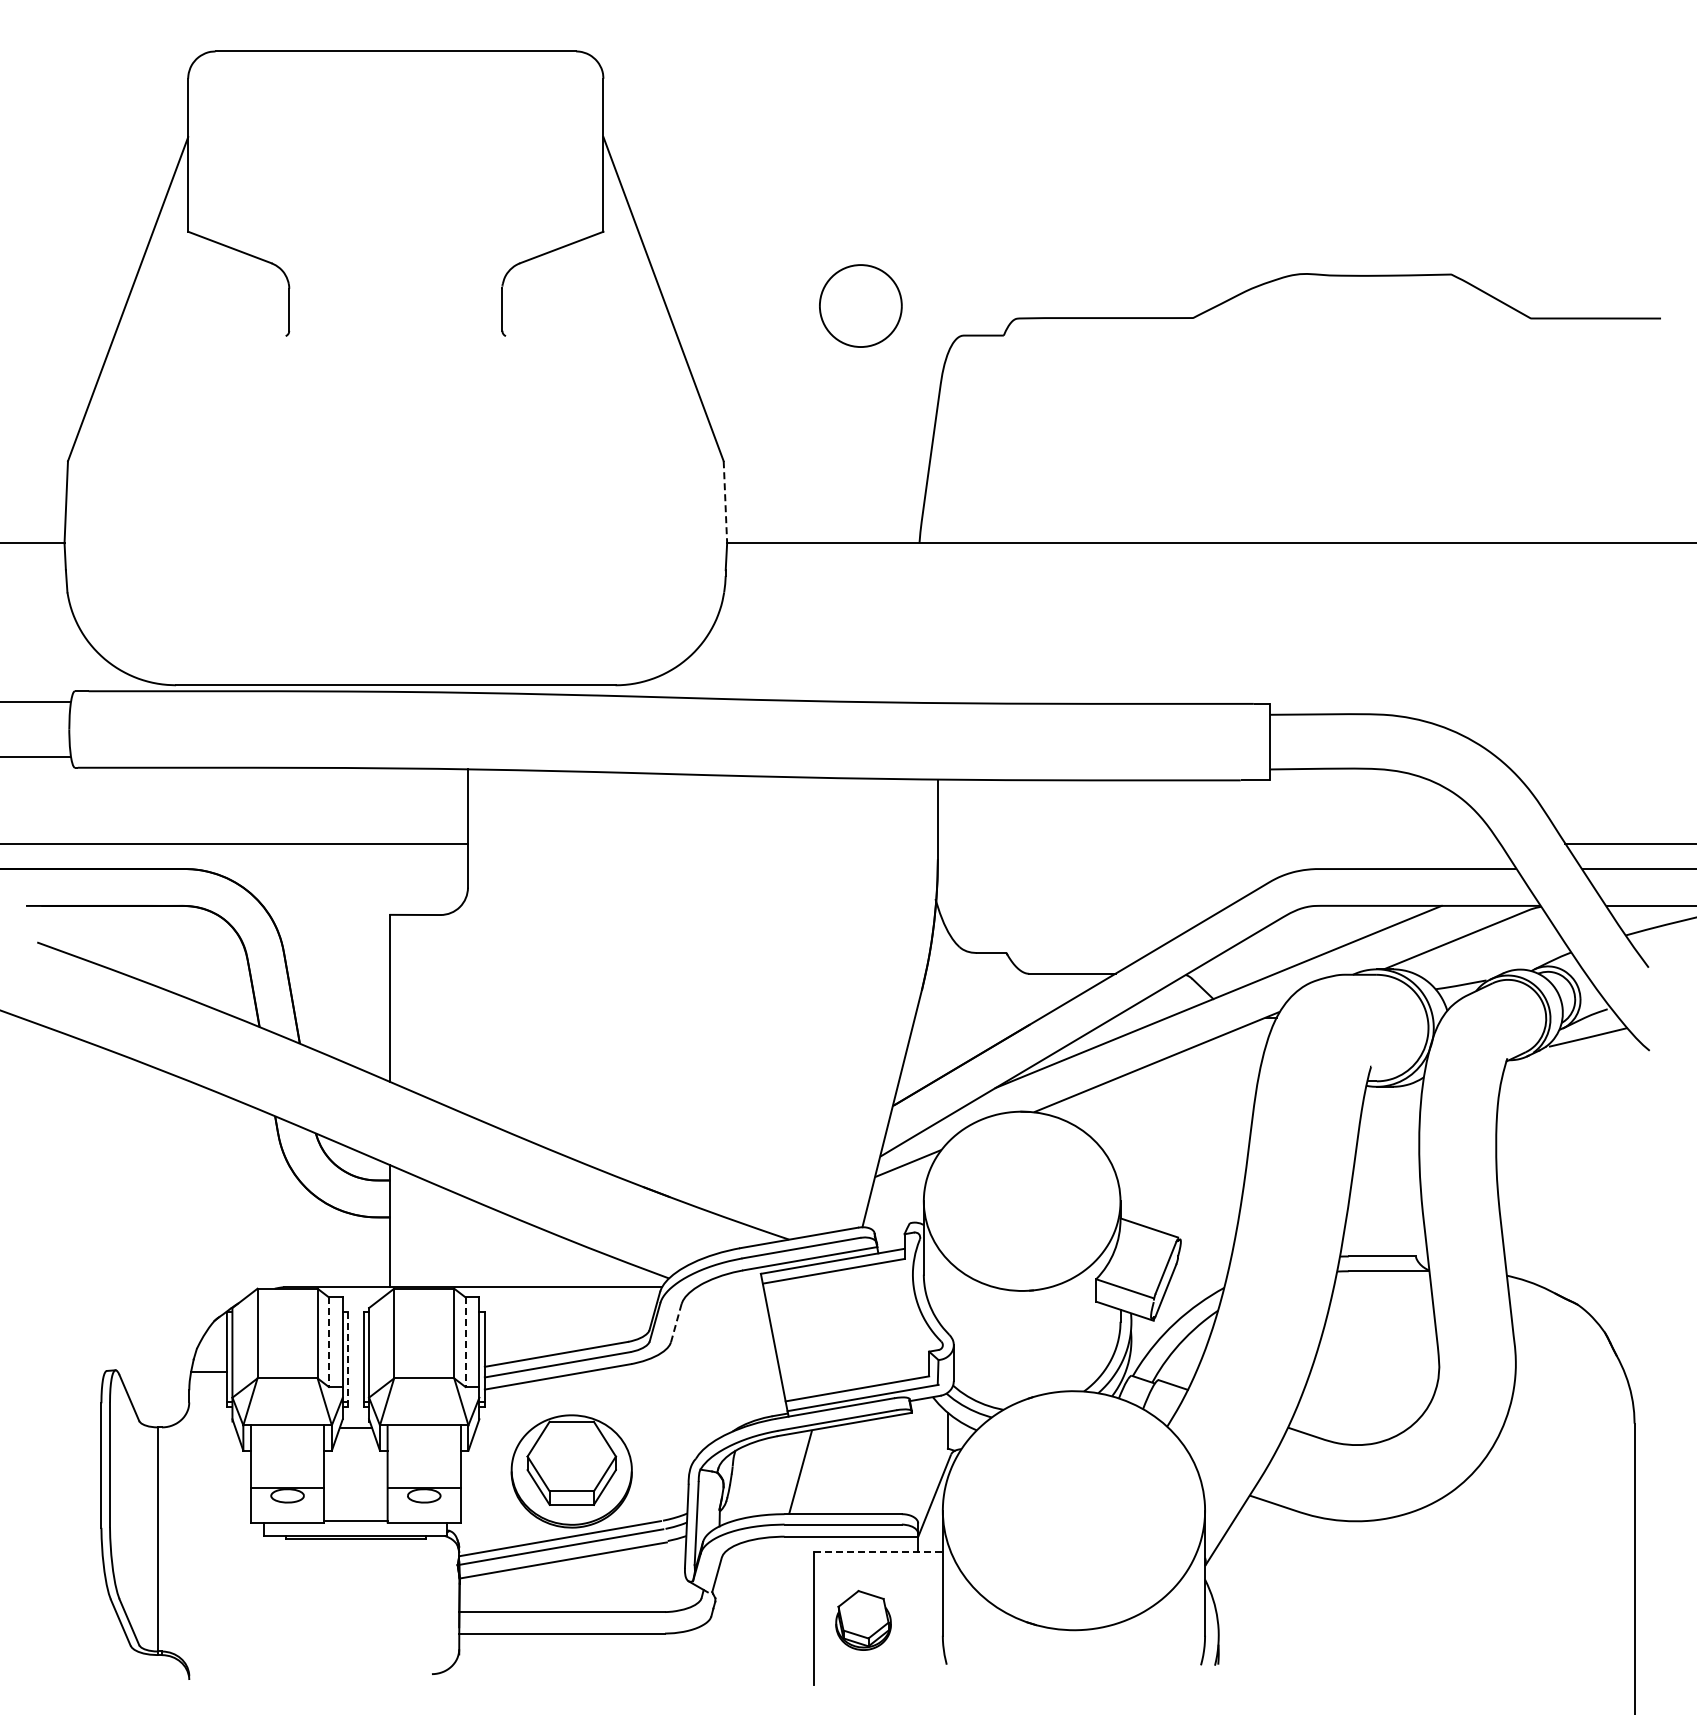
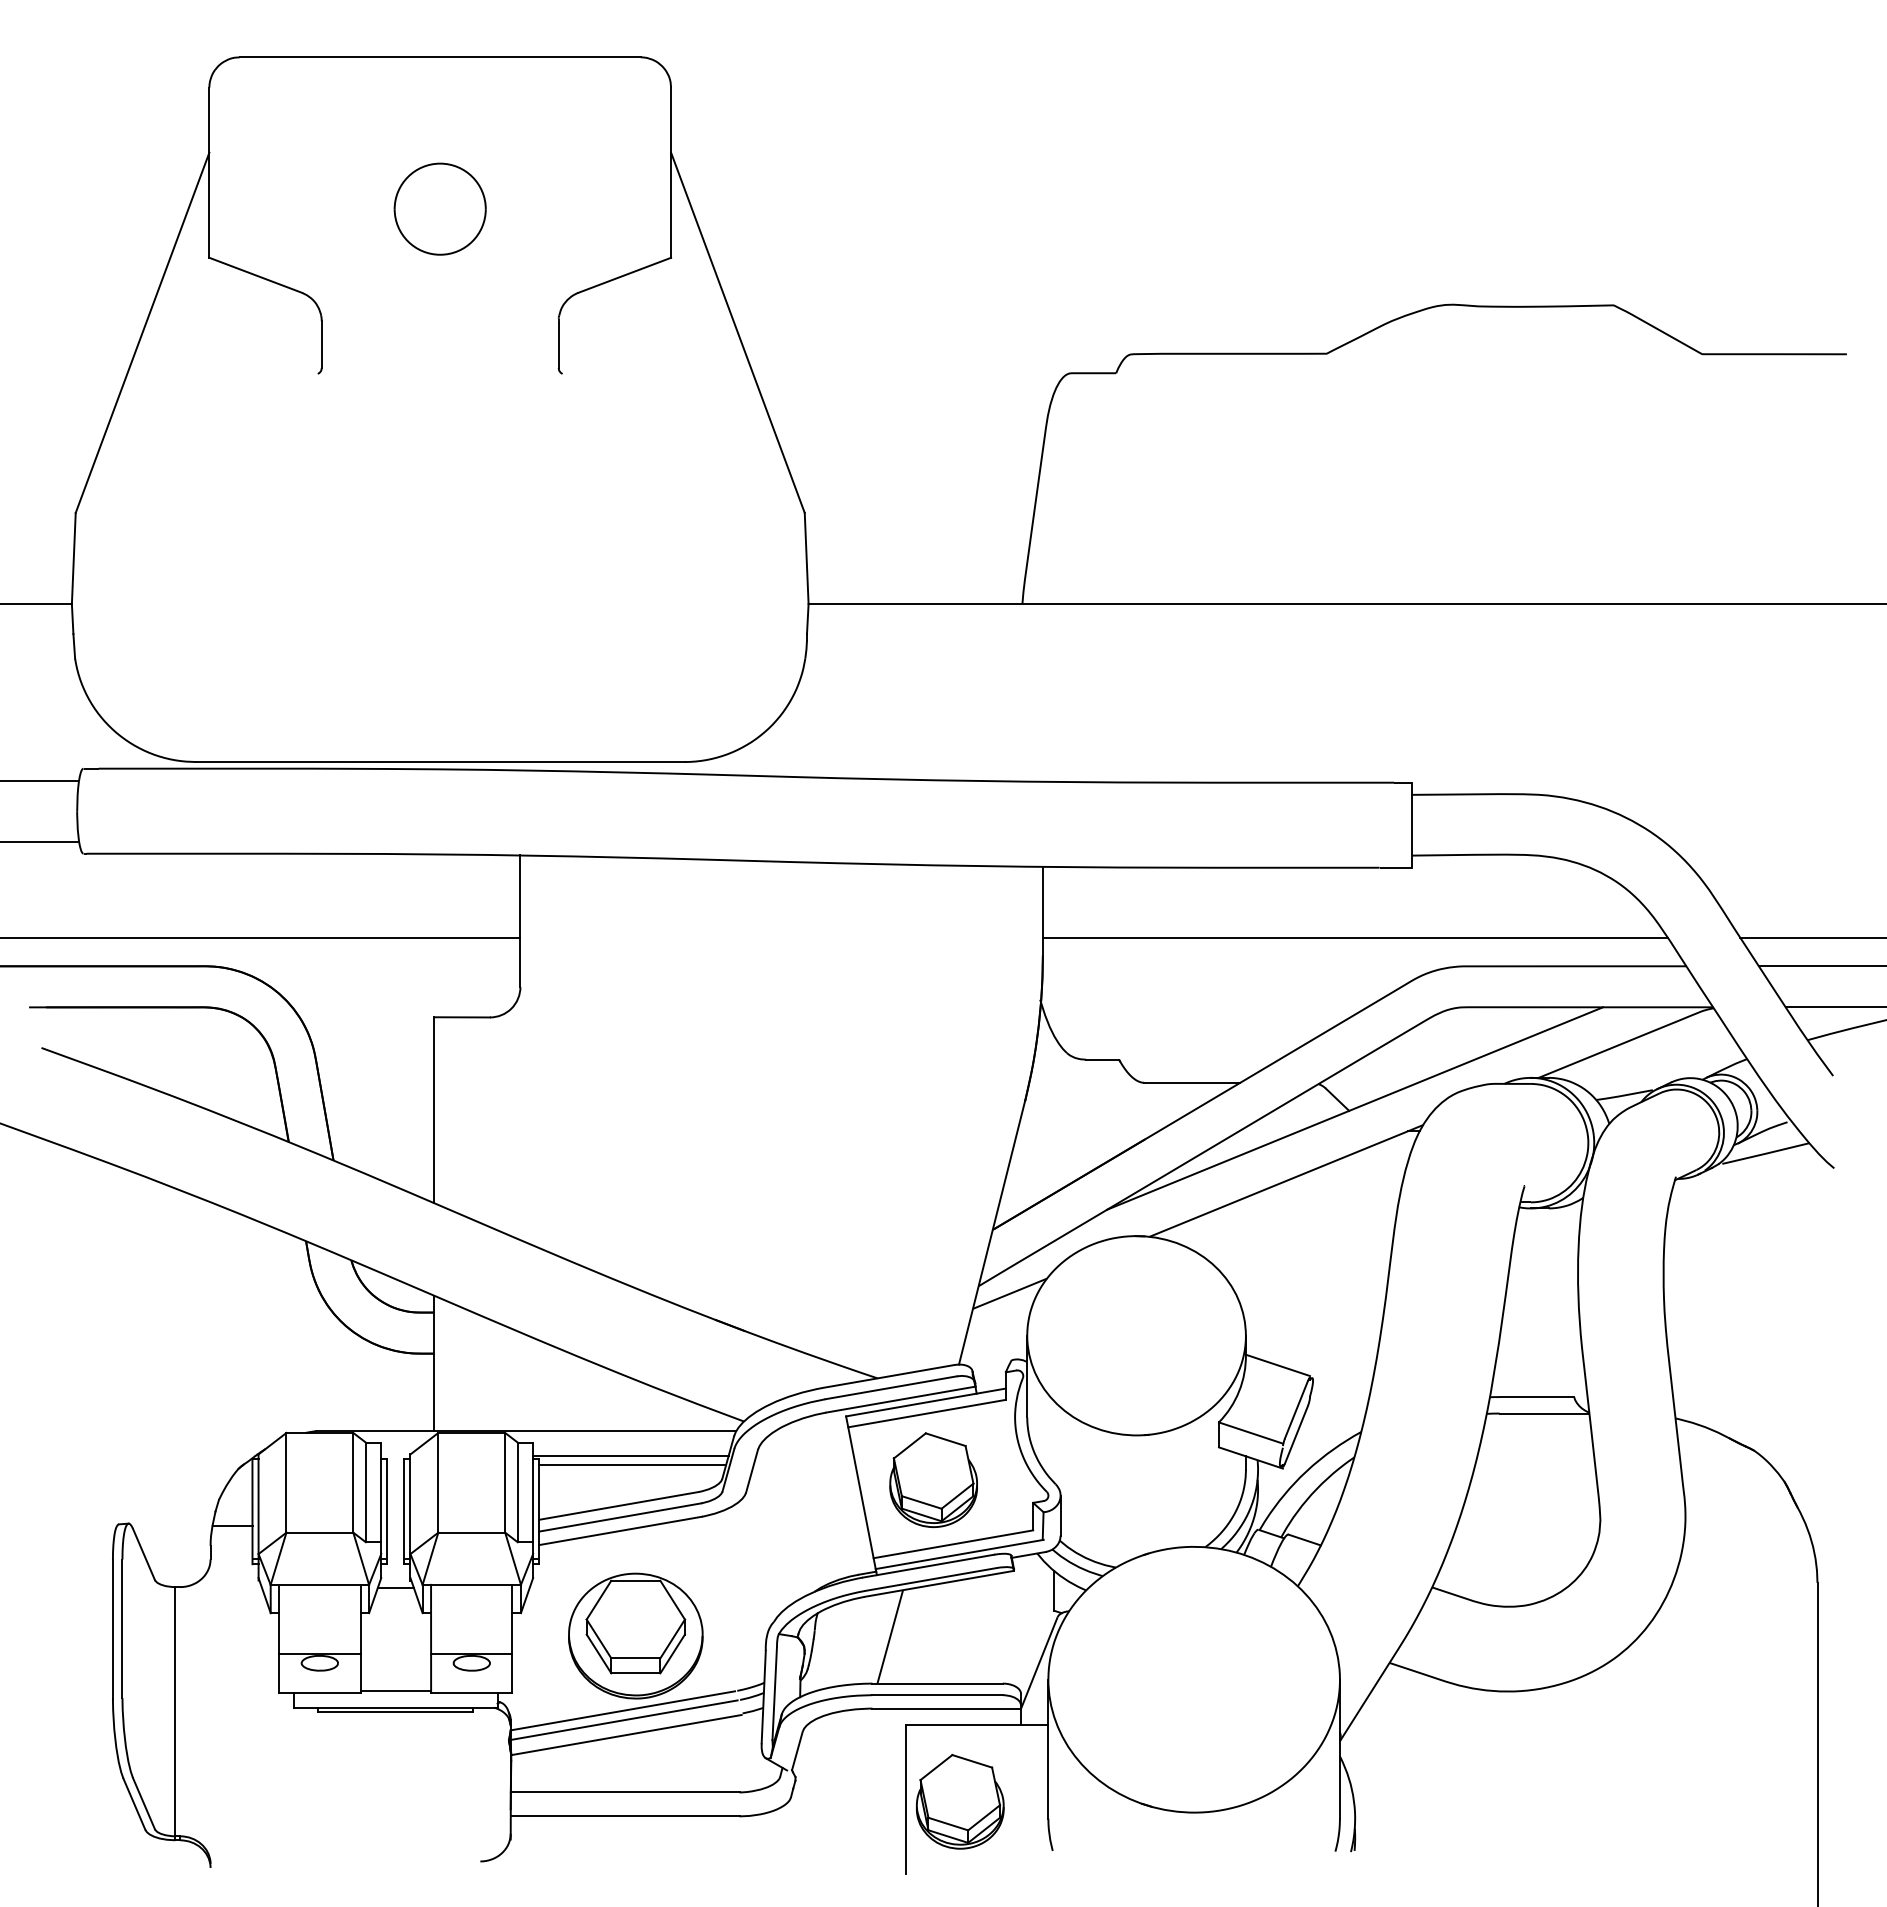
part: (860, 305) -> (439, 208), moved
line: (725, 502) -> (806, 558), dashed -> solid
line: (1218, 843) -> (1354, 937), added
line: (567, 1309) -> (631, 1456), added
line: (568, 1317) -> (632, 1464), added
line: (676, 1323) -> (752, 1471), dashed -> solid
part: (839, 1331) -> (933, 1480), added
line: (328, 1342) -> (365, 1492), dashed -> solid
line: (465, 1342) -> (517, 1492), dashed -> solid
line: (348, 1359) -> (387, 1511), dashed -> solid
line: (879, 1551) -> (977, 1725), dashed -> solid
part: (863, 1620) -> (960, 1801), size x1.43

